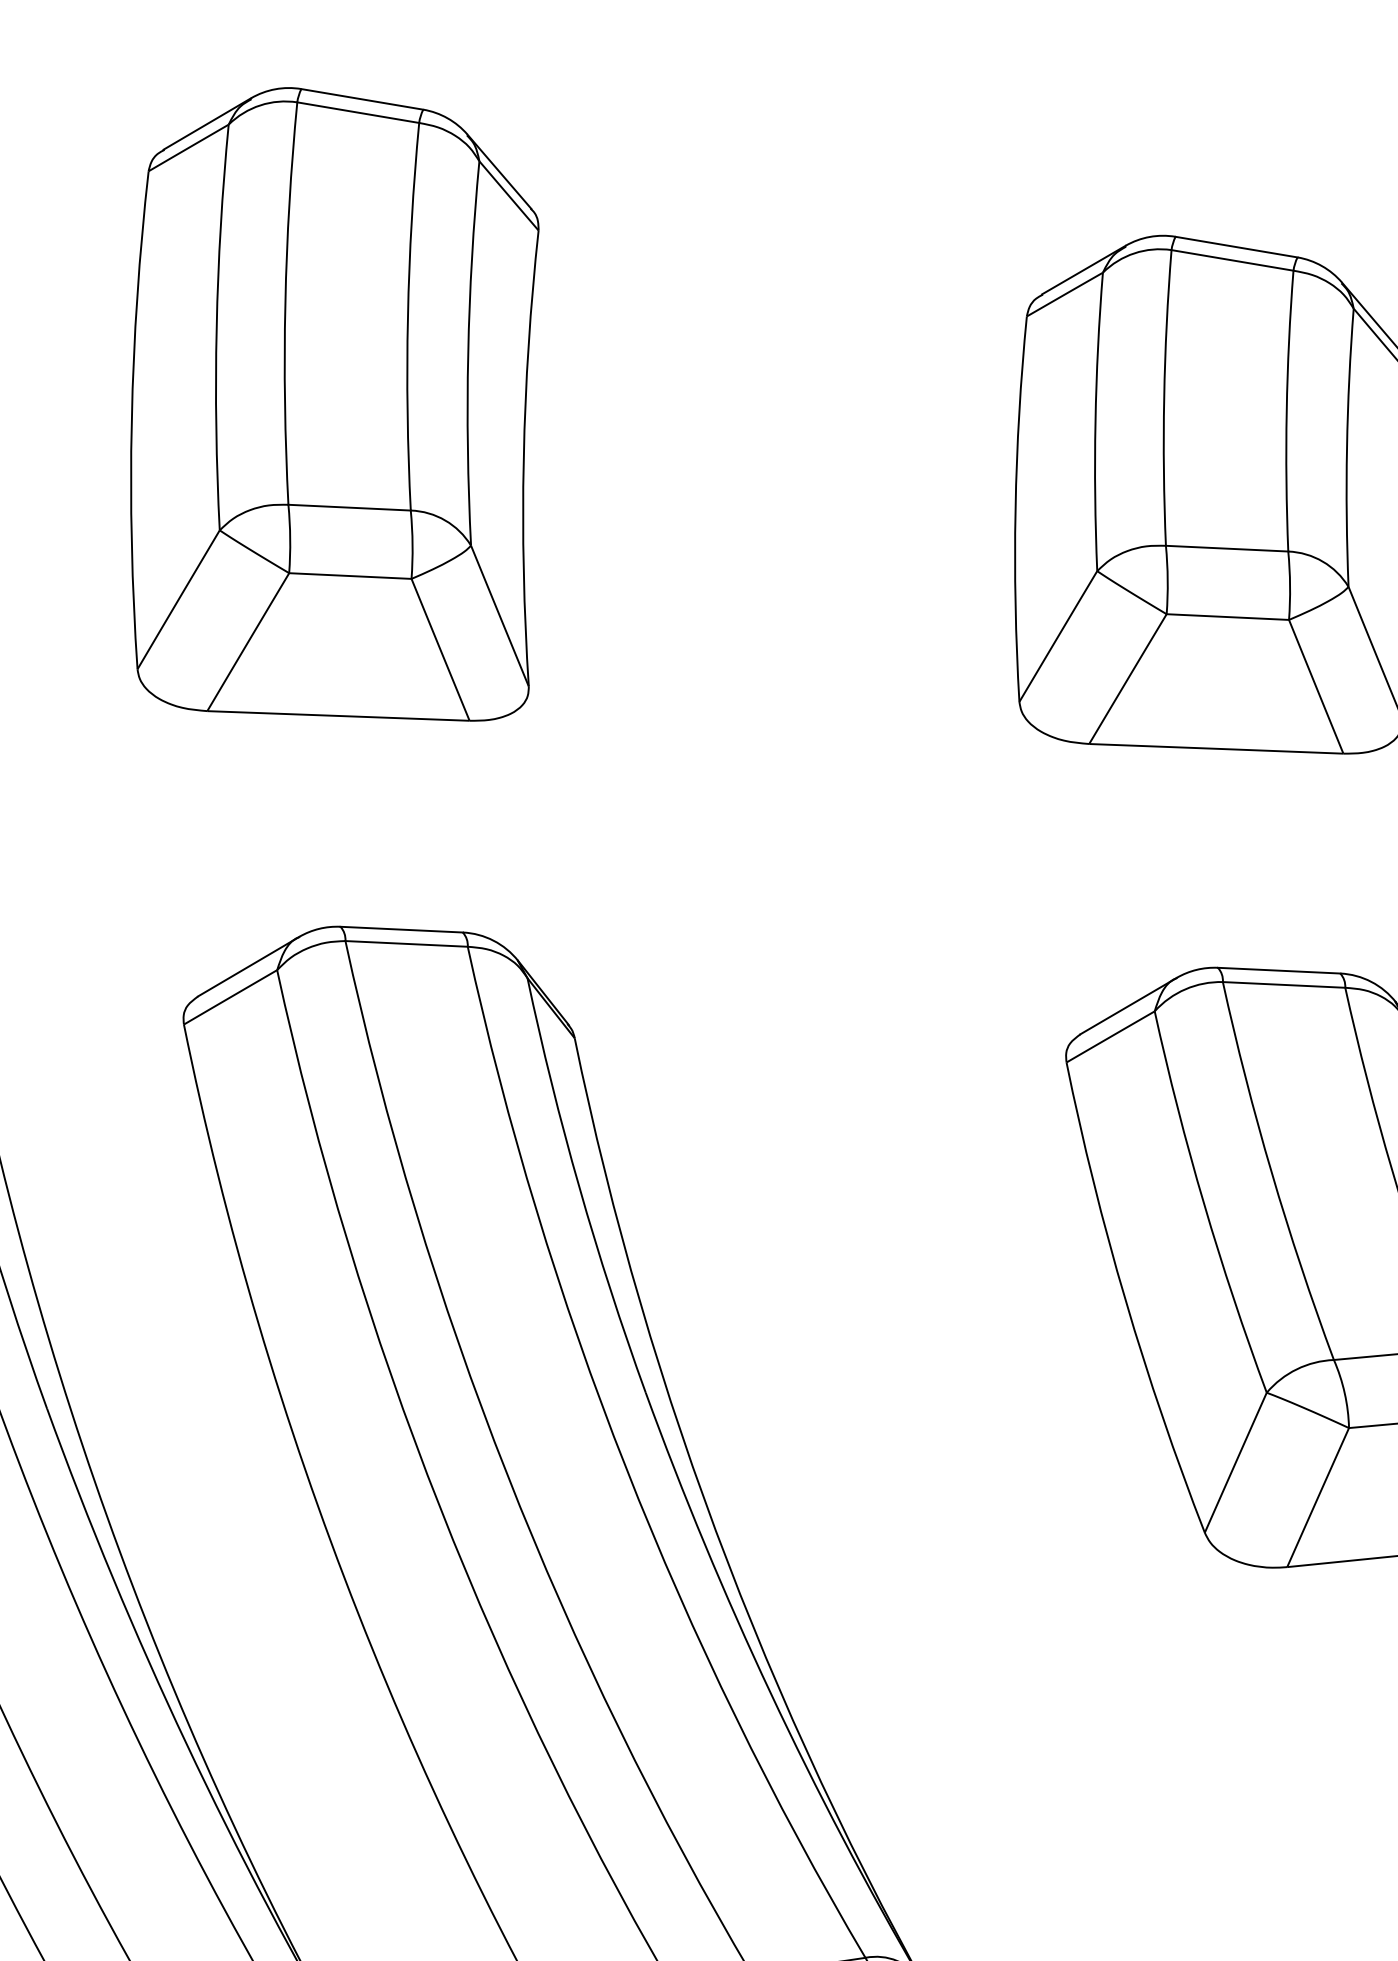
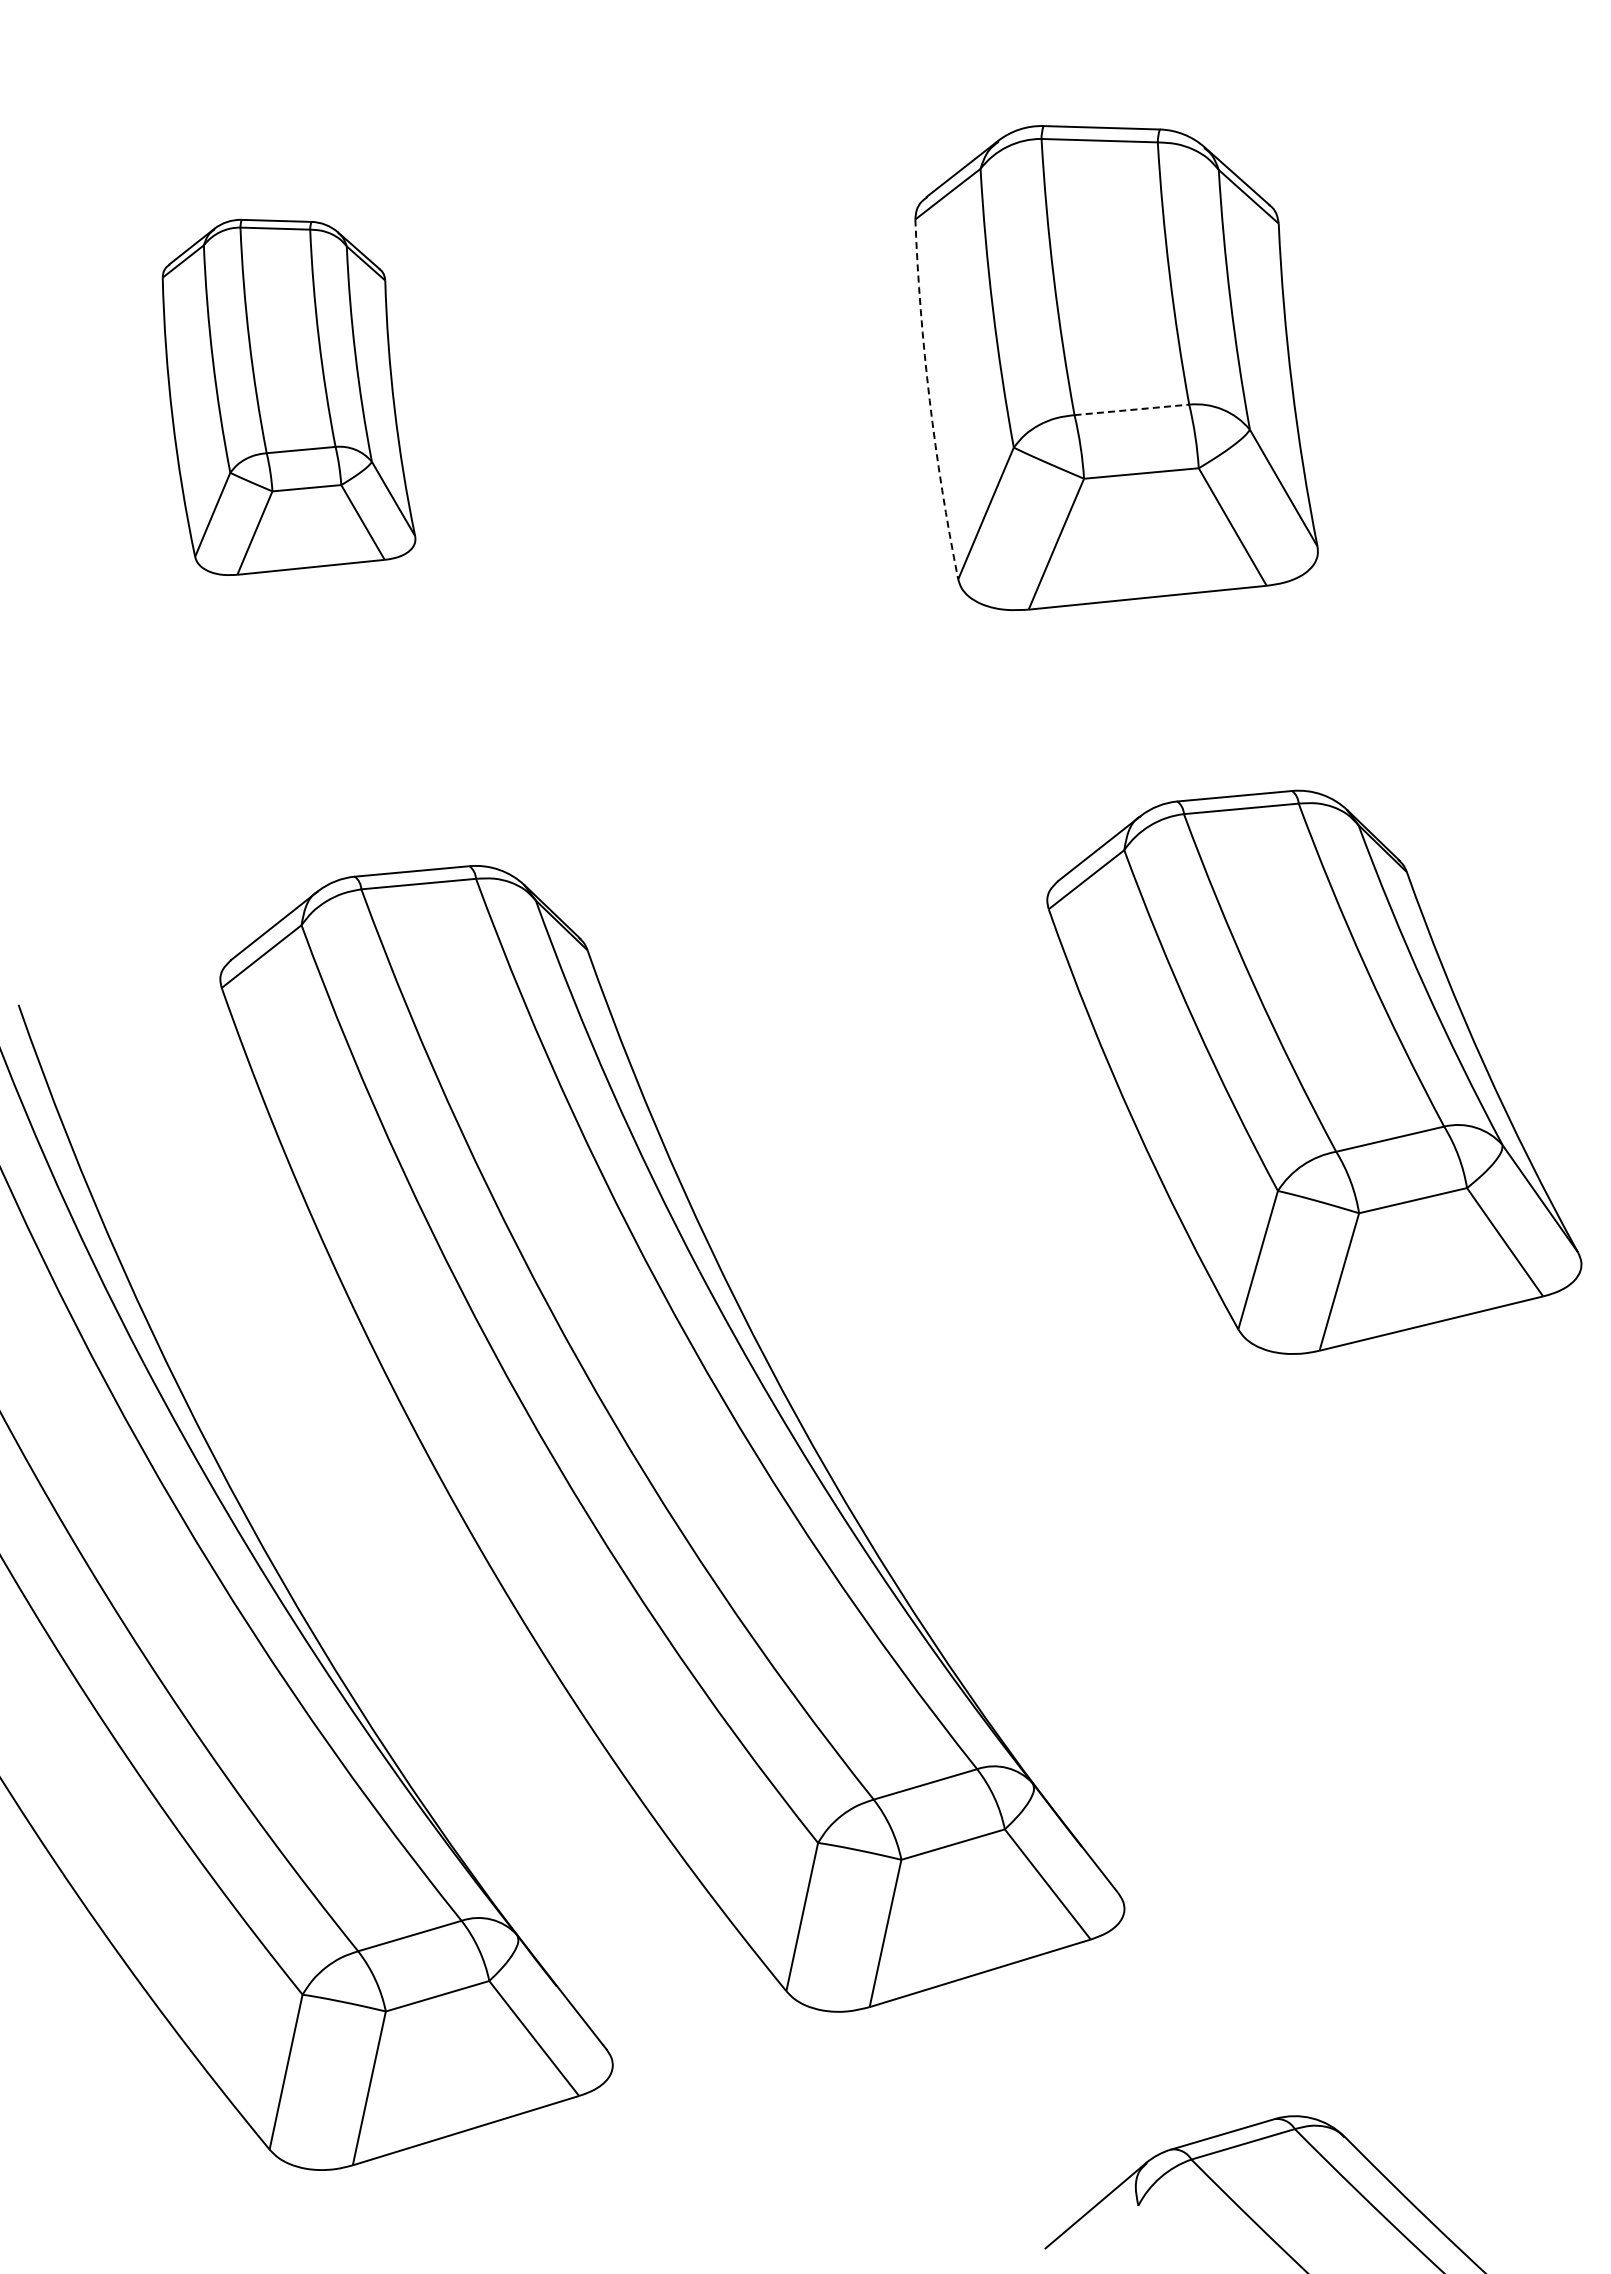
part: (340, 412) -> (288, 397), size x0.6
arc: (1015, 509) -> (929, 400), solid -> dashed
line: (1226, 548) -> (1131, 409), solid -> dashed

